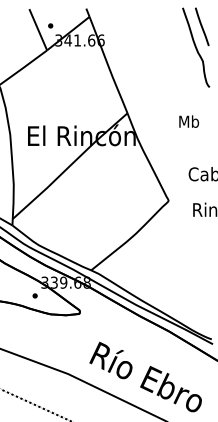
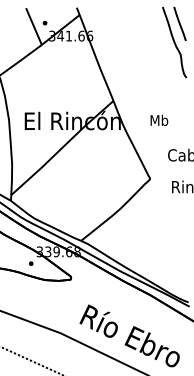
text: (189, 120) -> (159, 119), moved

